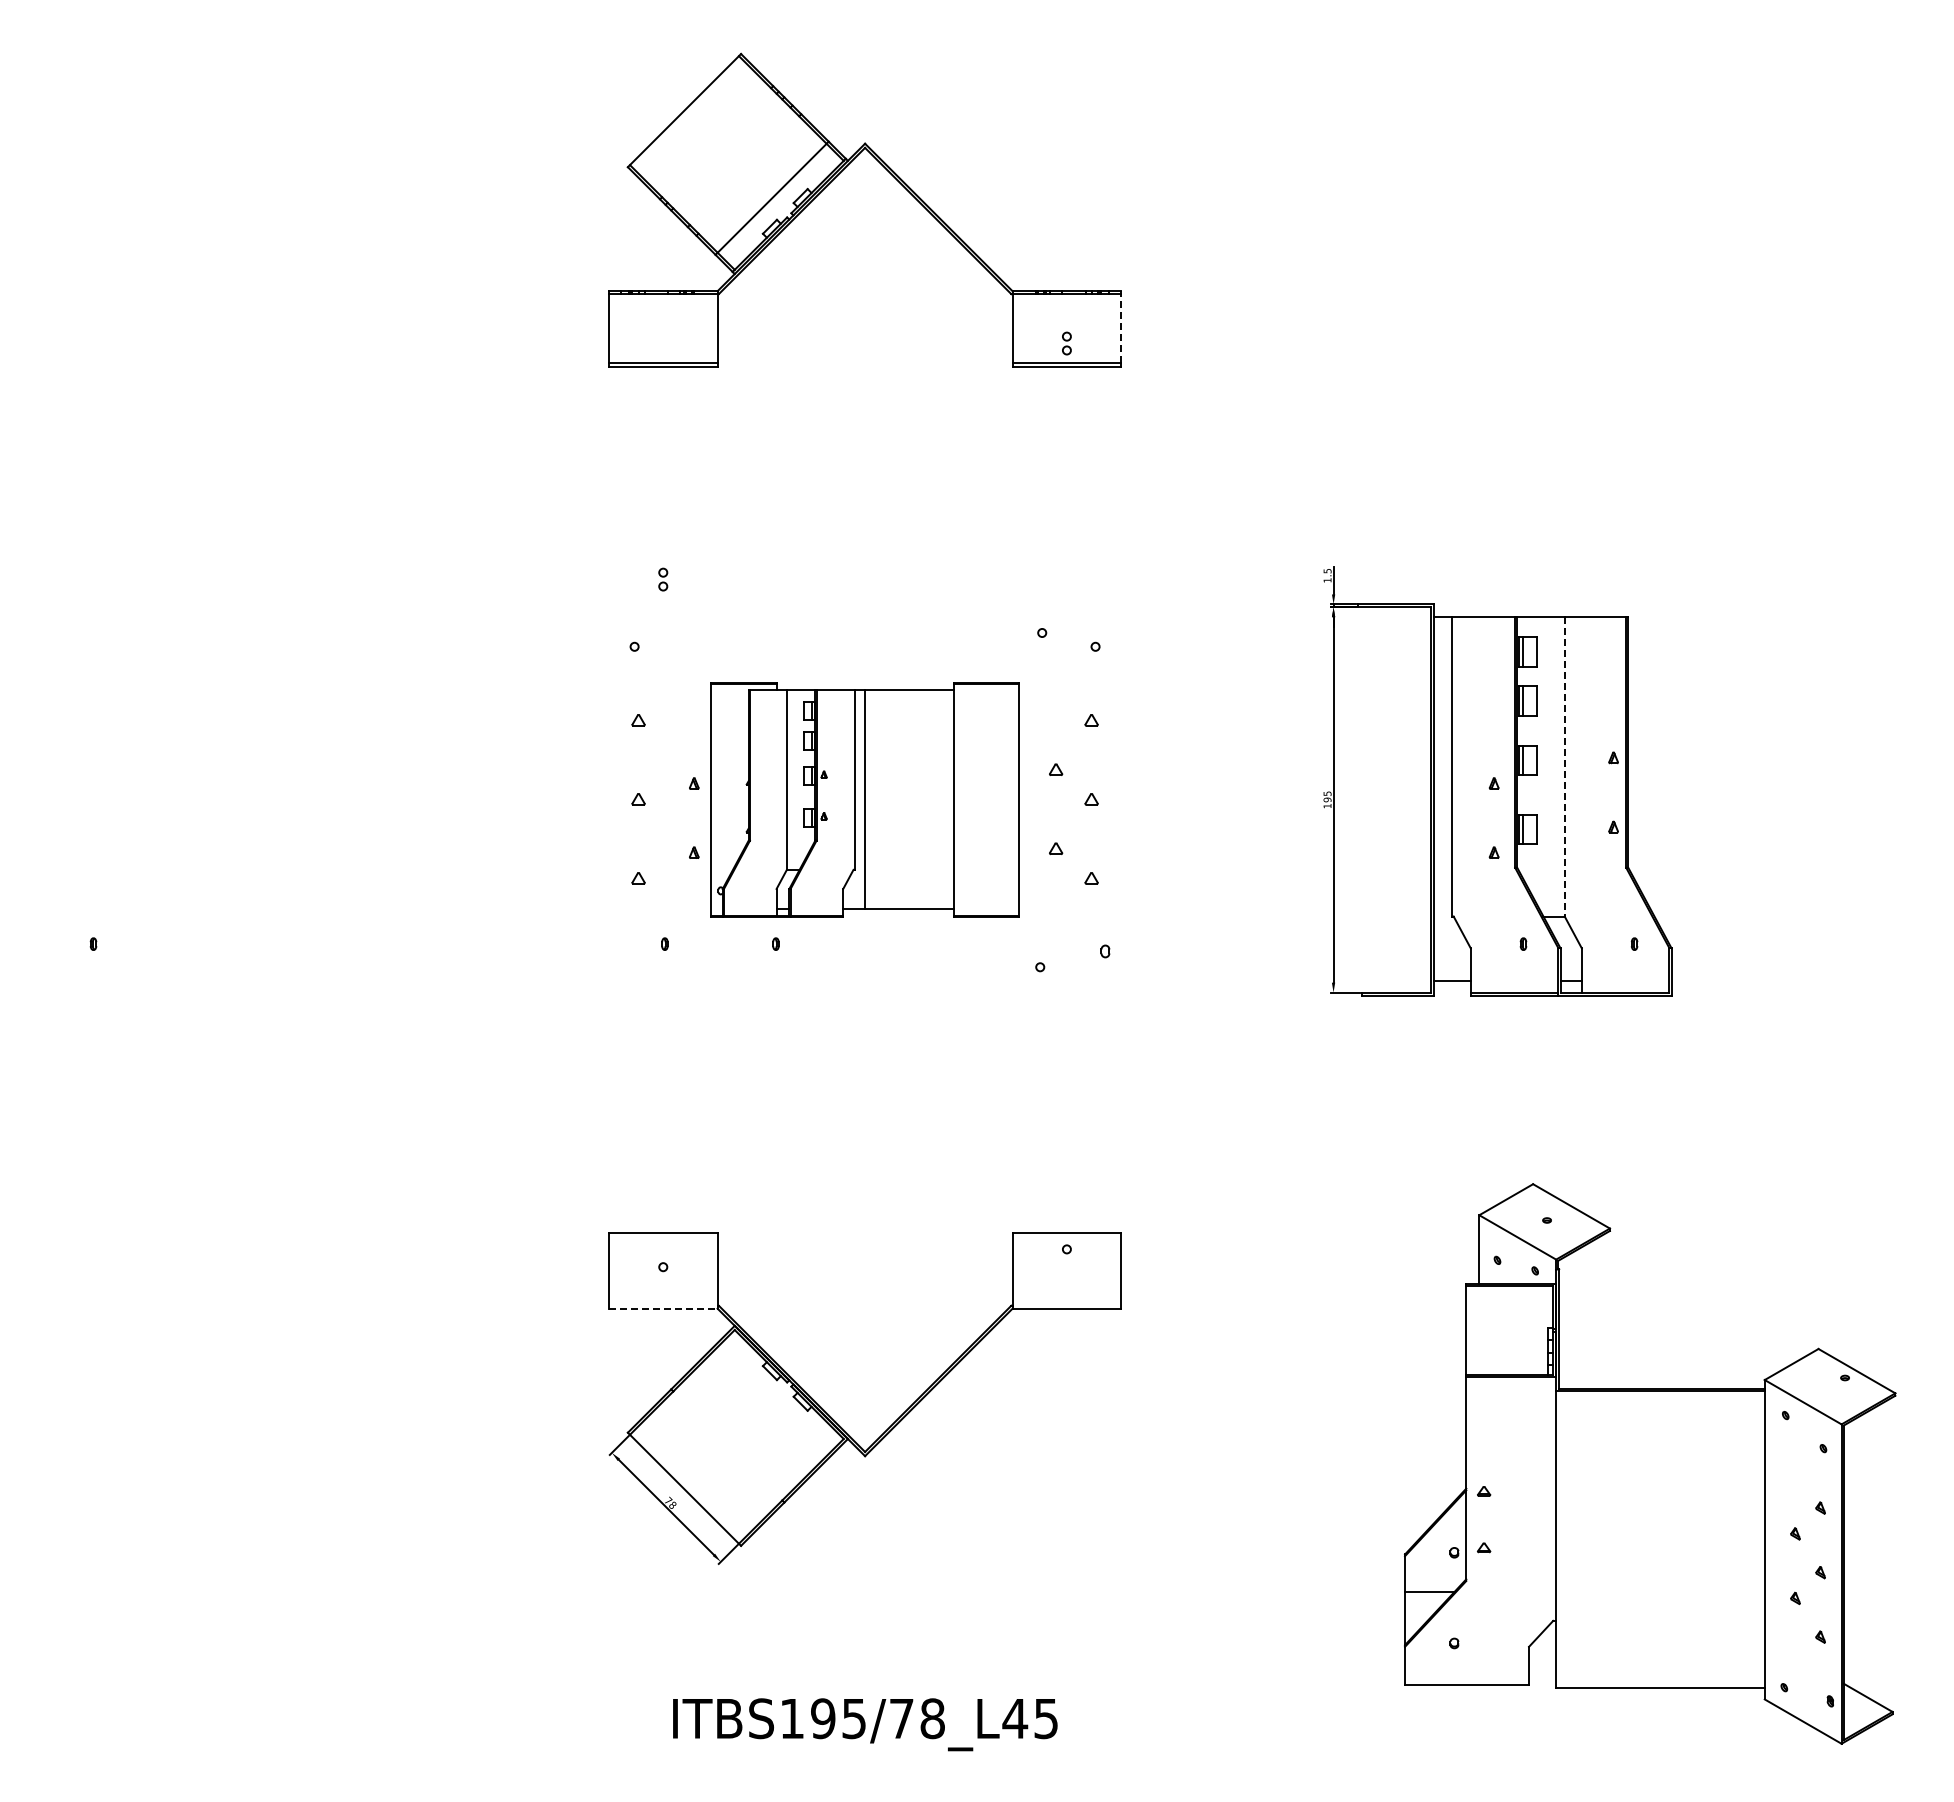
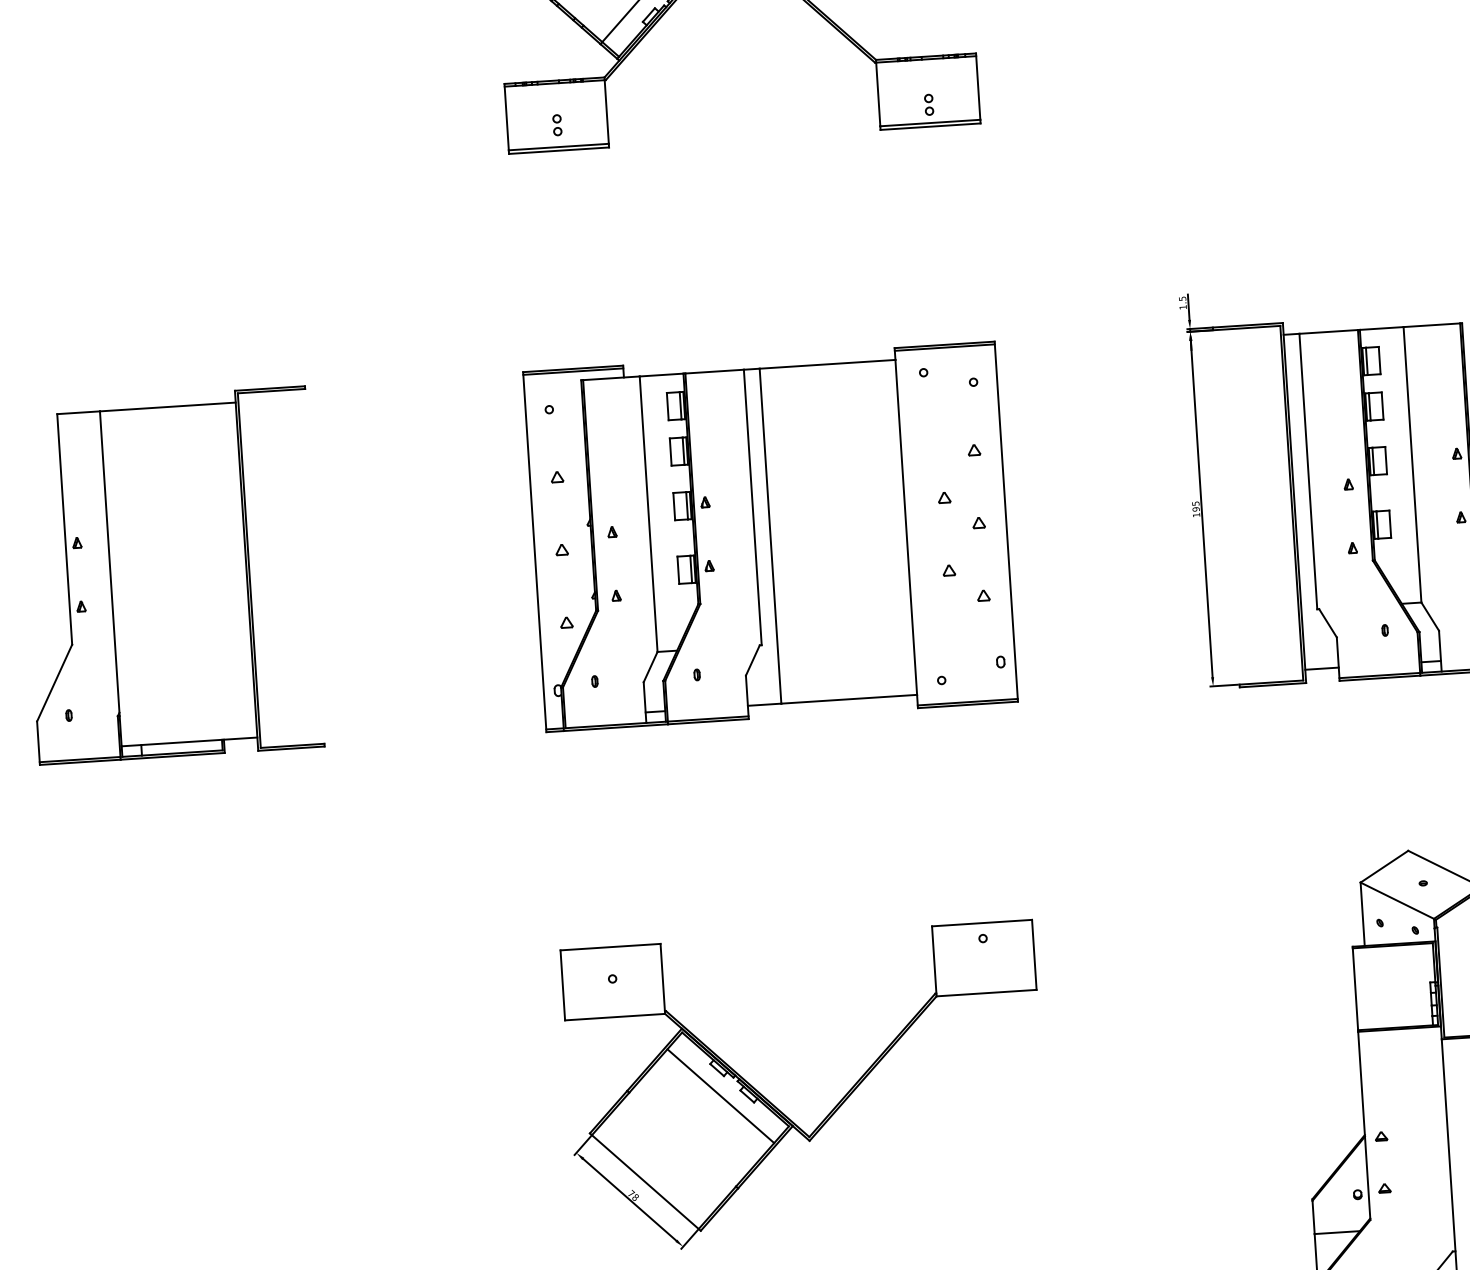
line: (1121, 326) -> (978, 85), dashed -> solid
part: (663, 579) -> (557, 125), moved
line: (1564, 766) -> (1412, 464), dashed -> solid
part: (214, 799) -> (171, 575), added
part: (864, 799) -> (769, 536), size x1.67
line: (663, 1308) -> (615, 1016), dashed -> solid
line: (771, 1401) -> (720, 1096), added

